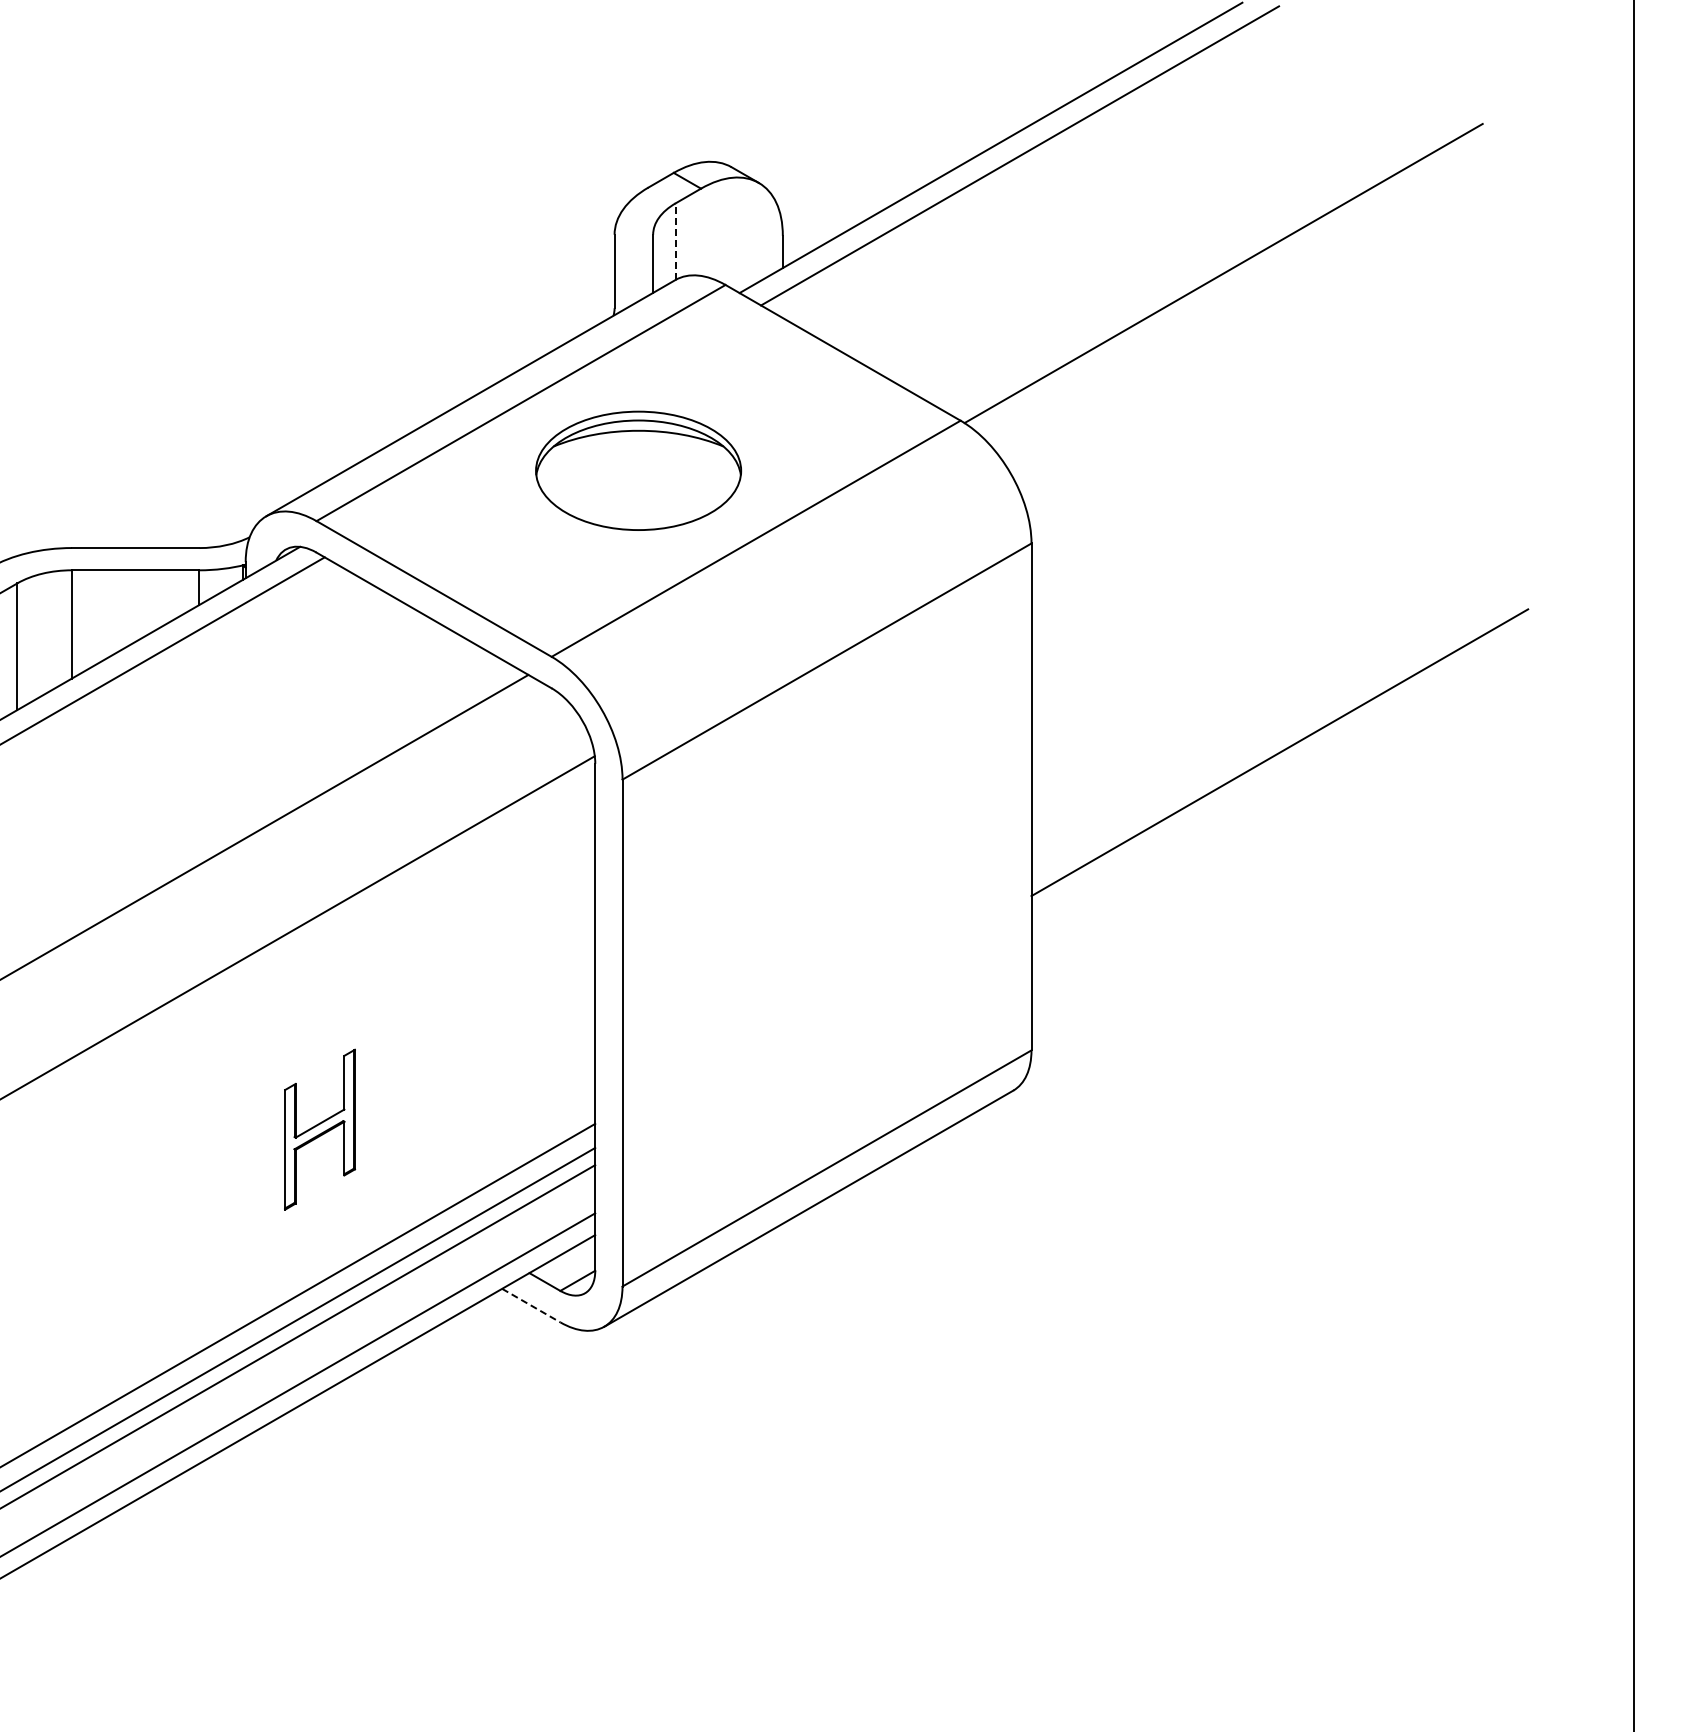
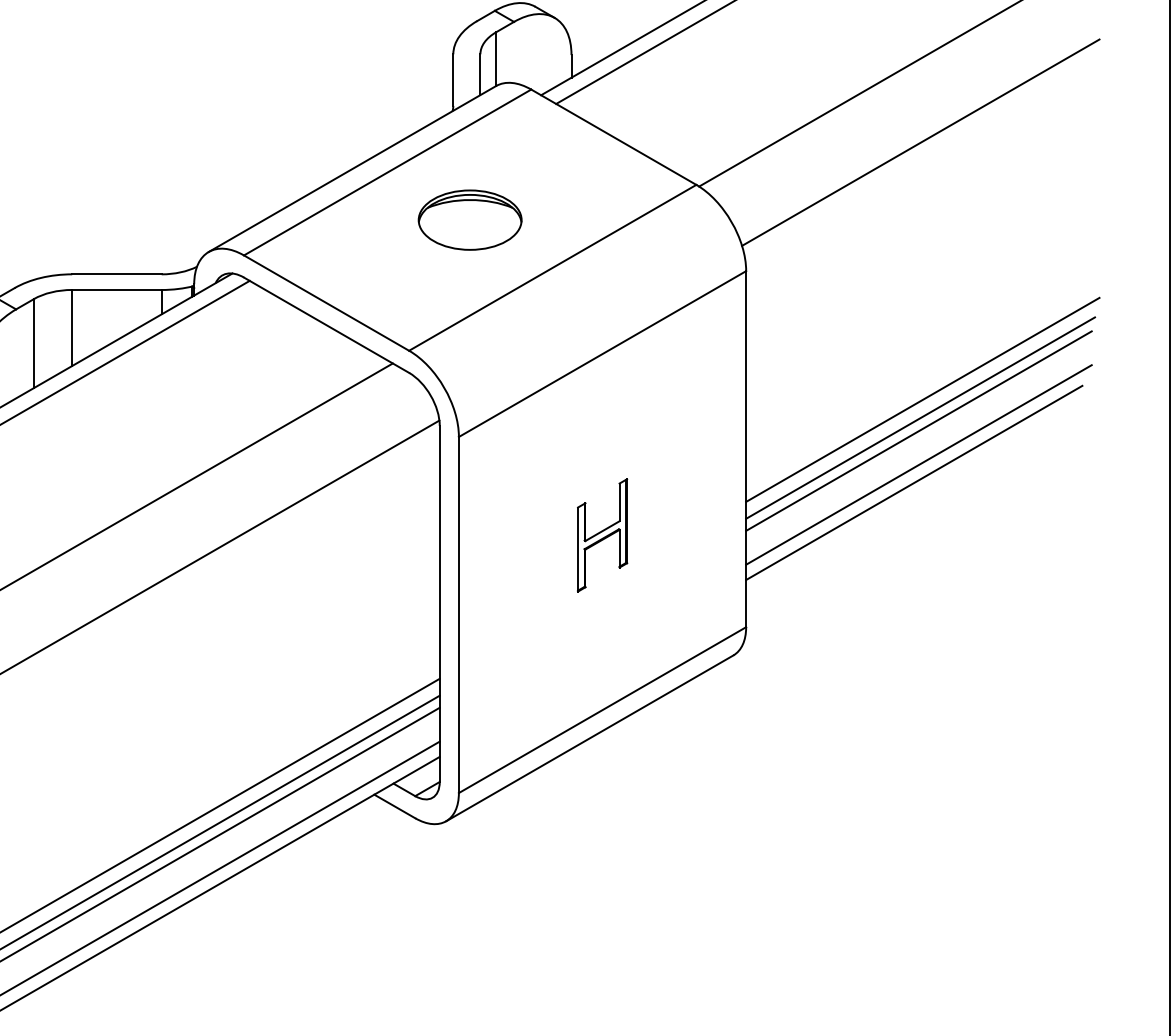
line: (675, 241) -> (496, 59), dashed -> solid
line: (1279, 360) -> (920, 142), added
part: (638, 470) -> (470, 219), size x0.71
line: (1282, 726) -> (922, 399), added
line: (1277, 771) -> (918, 431), added
line: (1277, 819) -> (918, 465), added
line: (1270, 844) -> (914, 482), added
part: (320, 1129) -> (602, 535), moved
line: (531, 1305) -> (394, 806), dashed -> solid

